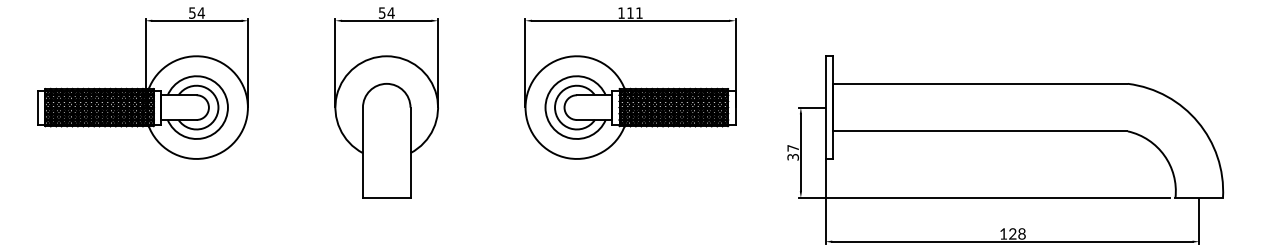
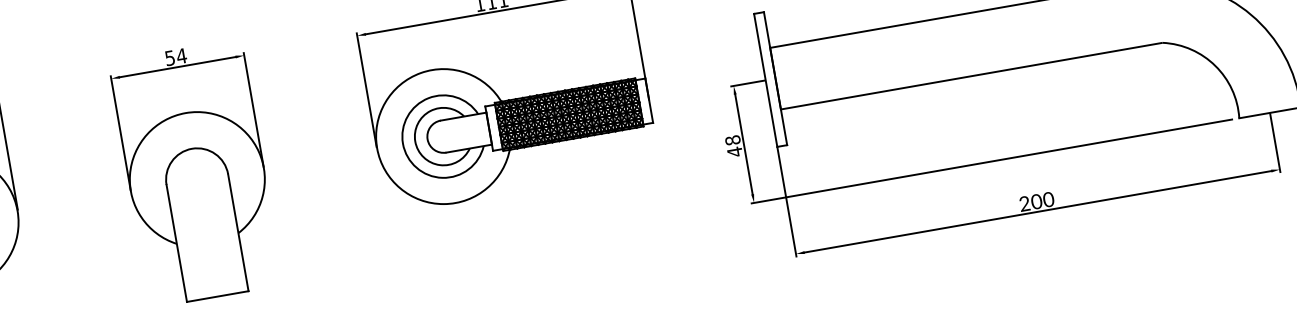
text: (792, 152) -> (733, 146), 37 -> 48
text: (1012, 233) -> (1036, 201), 128 -> 200

